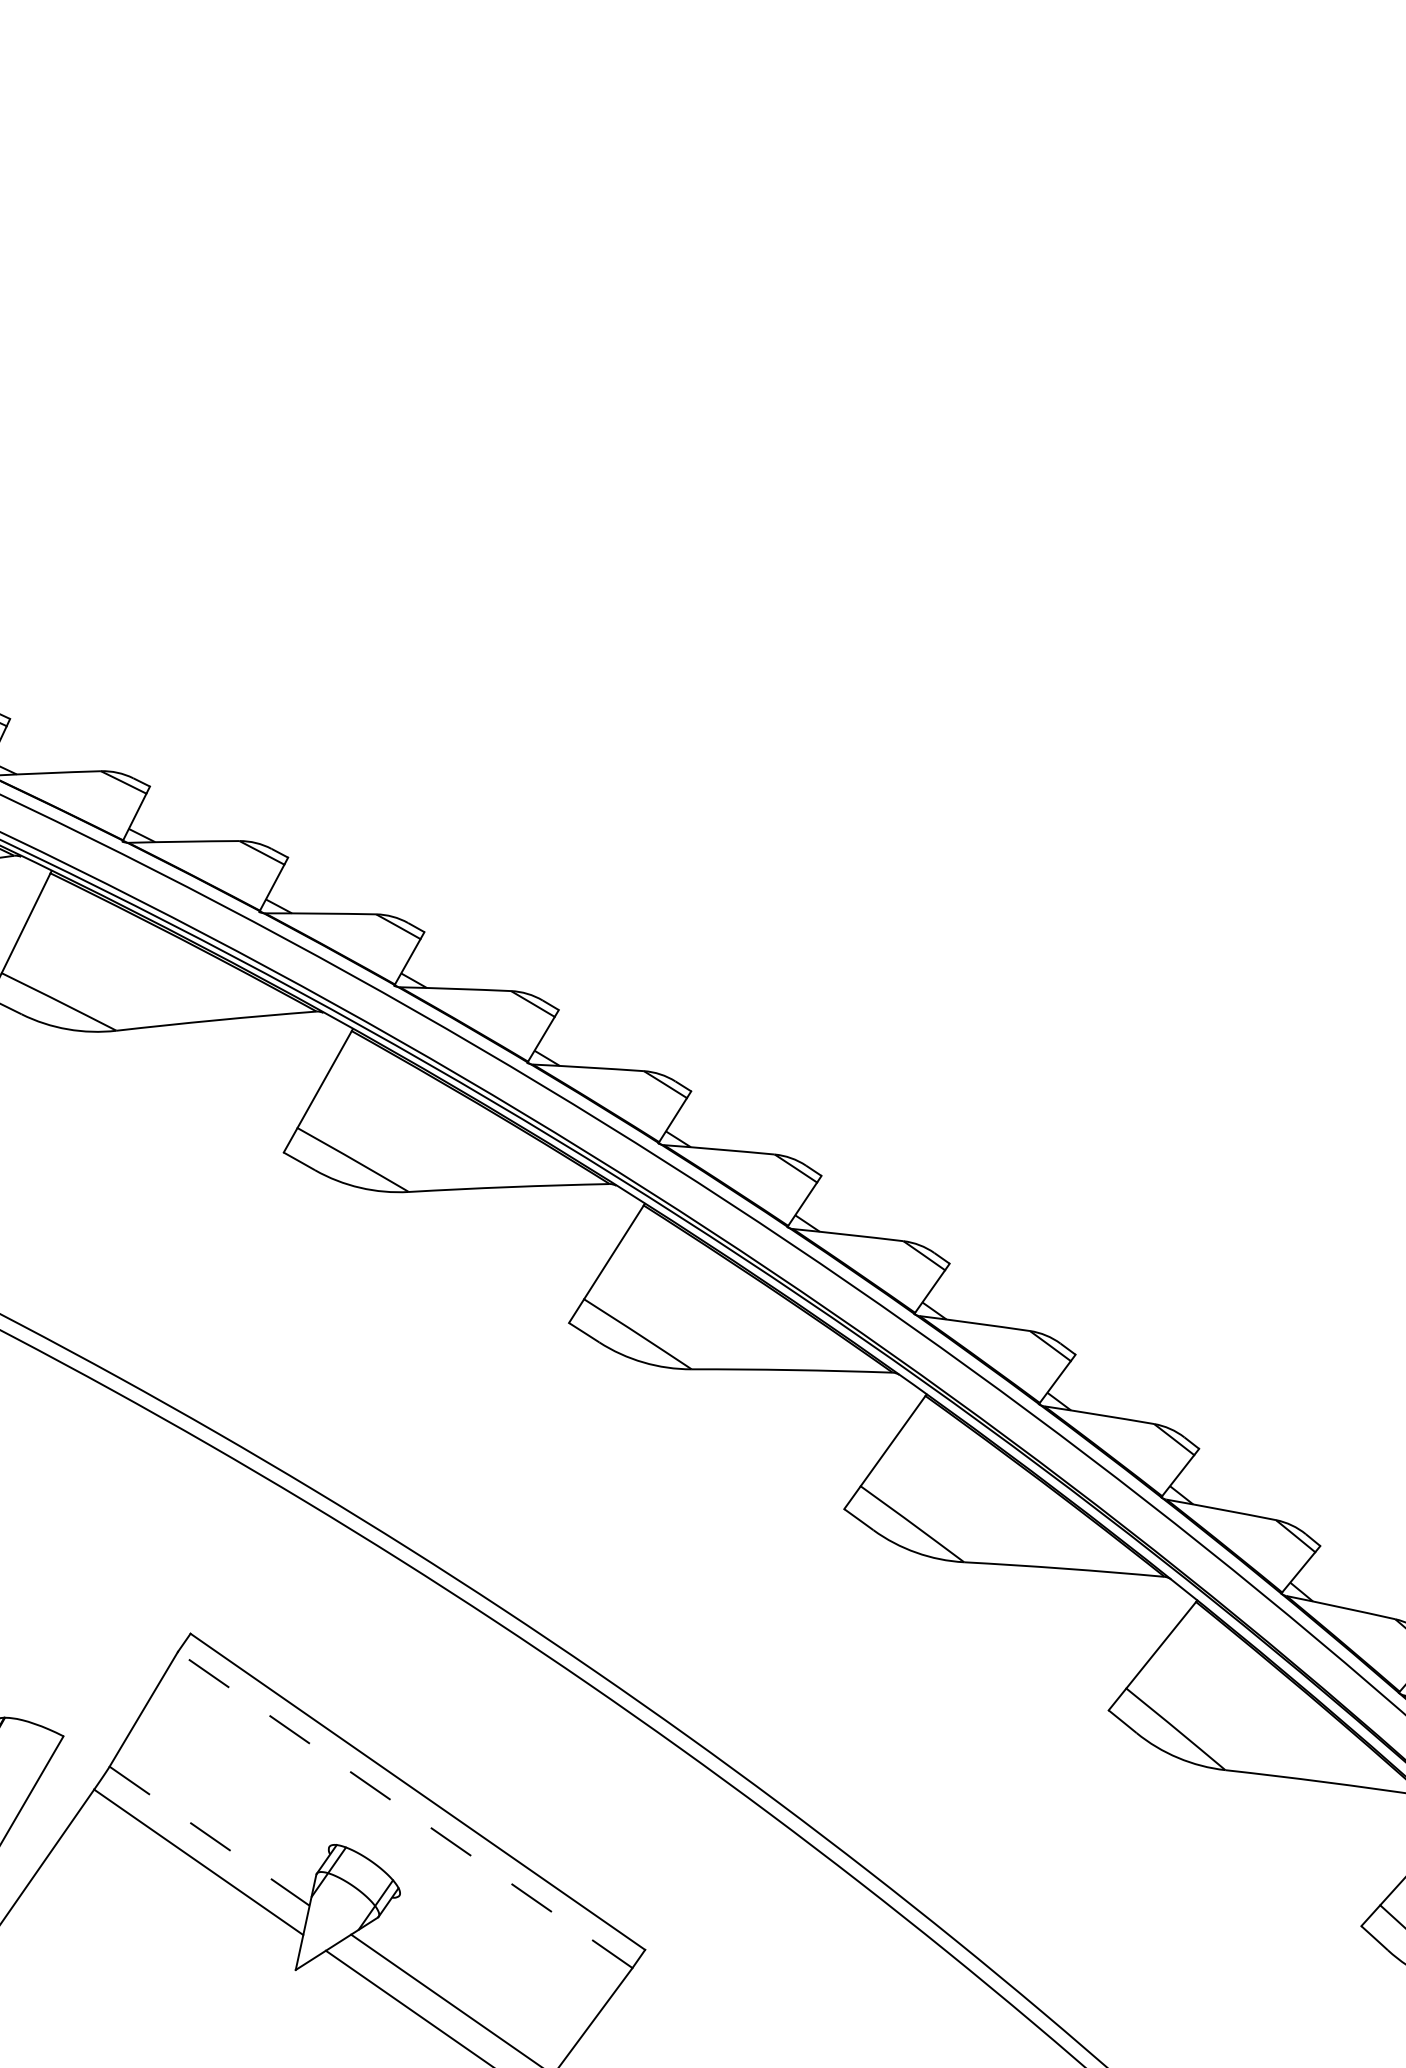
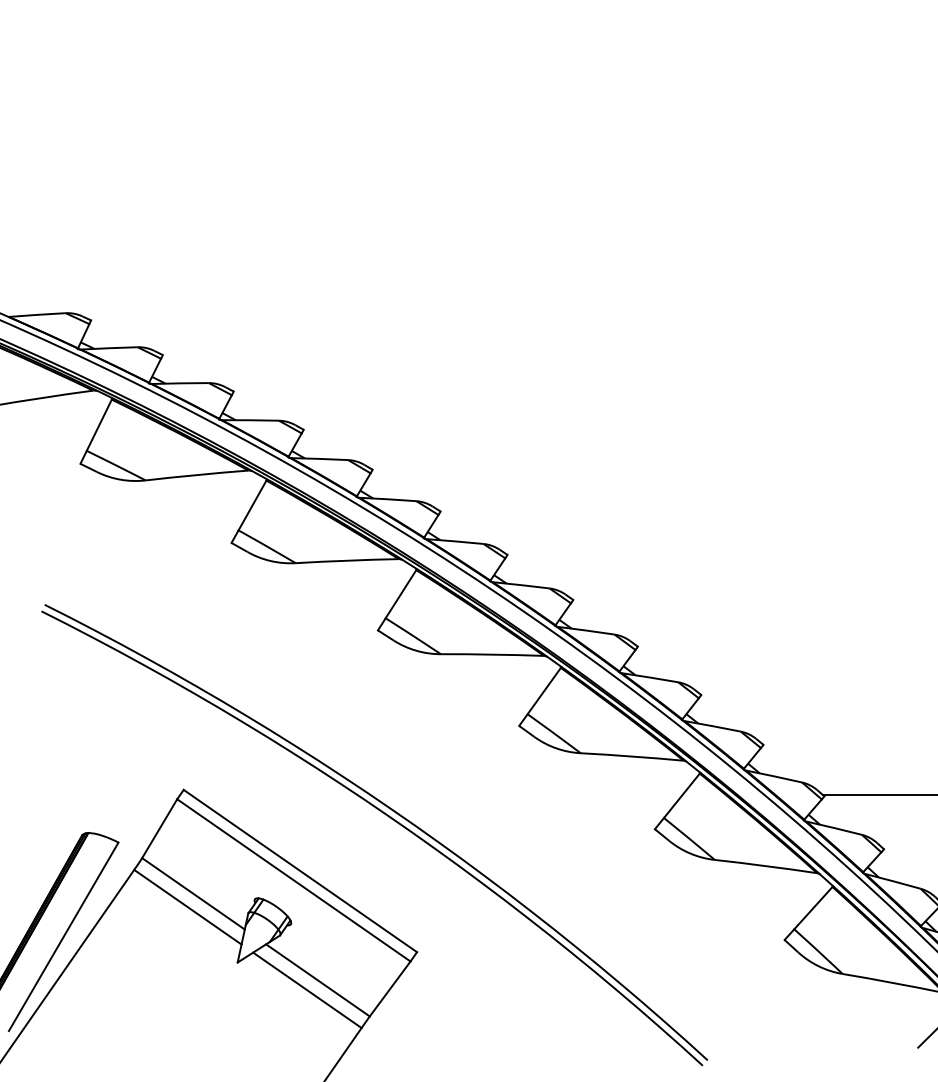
line: (404, 1810) -> (293, 880), dashed -> solid
line: (209, 1835) -> (193, 893), dashed -> solid

